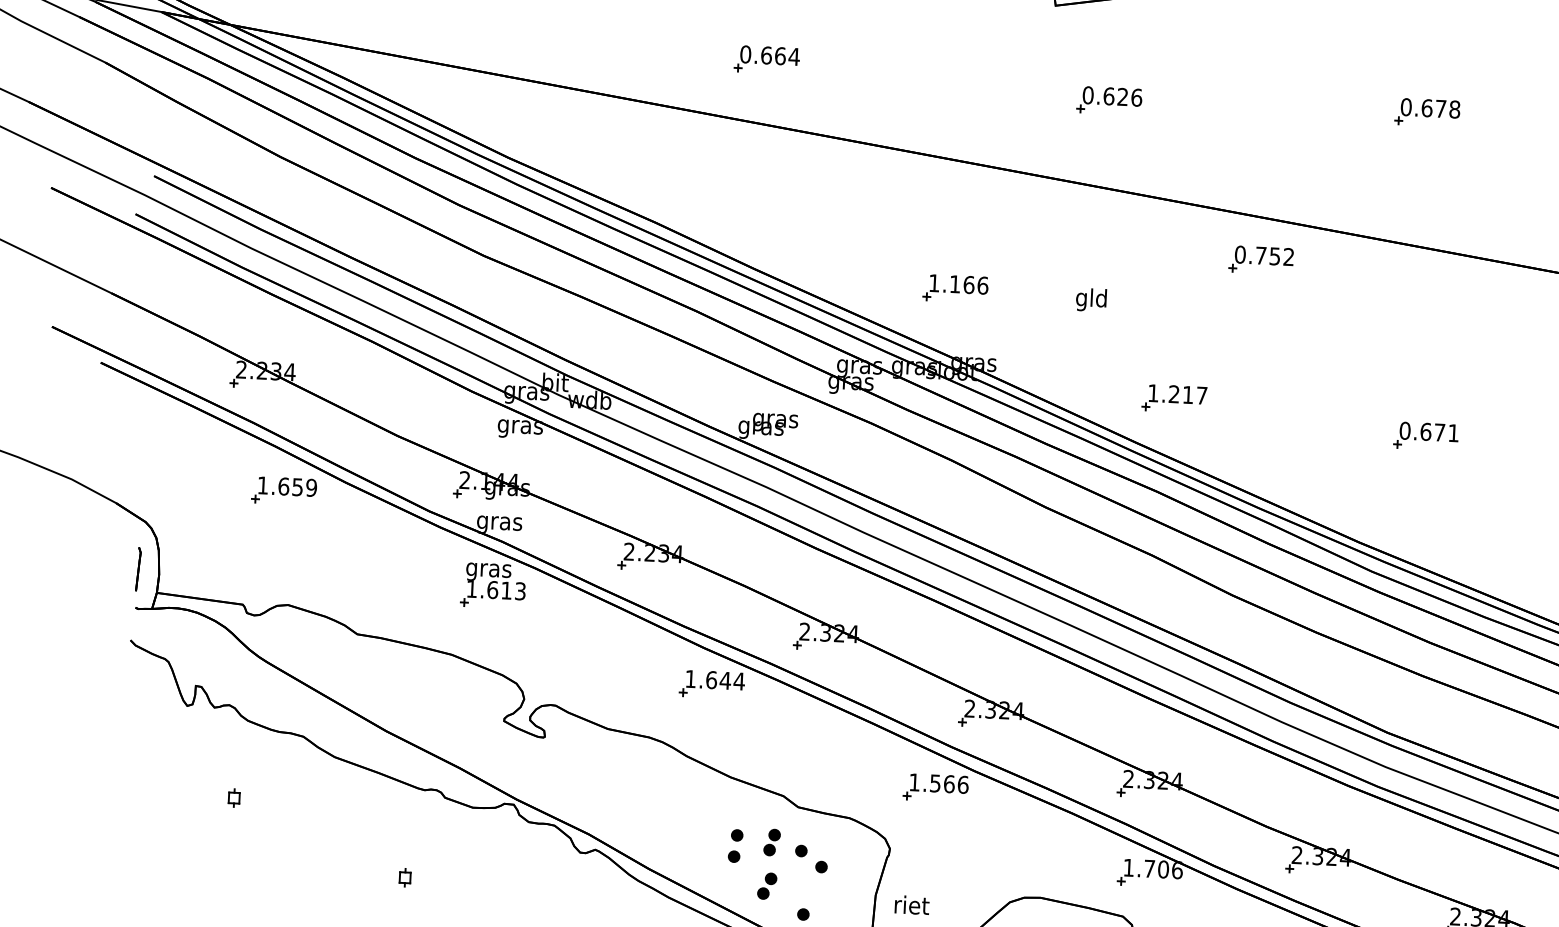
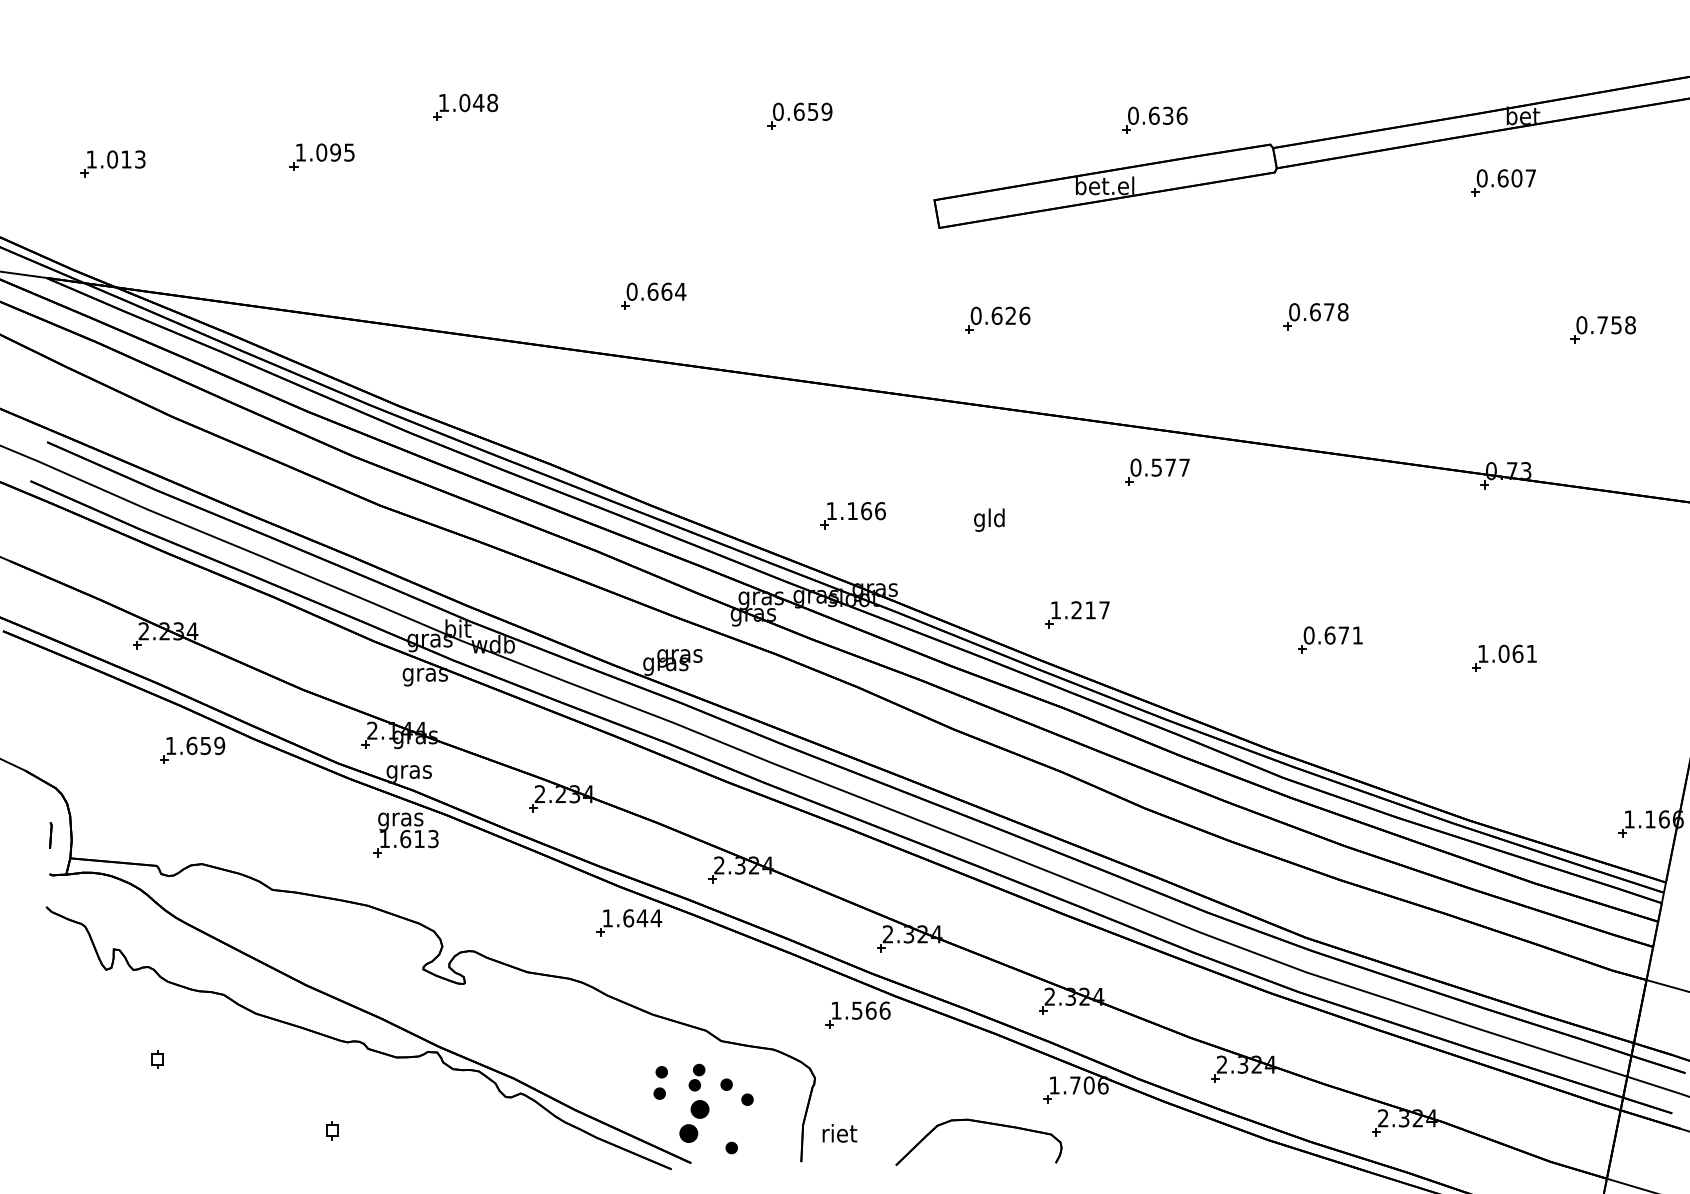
text: (1274, 256) -> (1170, 467), 0.752 -> 0.577
part: (138, 569) -> (50, 835), size x0.6
part: (766, 886) -> (693, 1121), size x1.6

